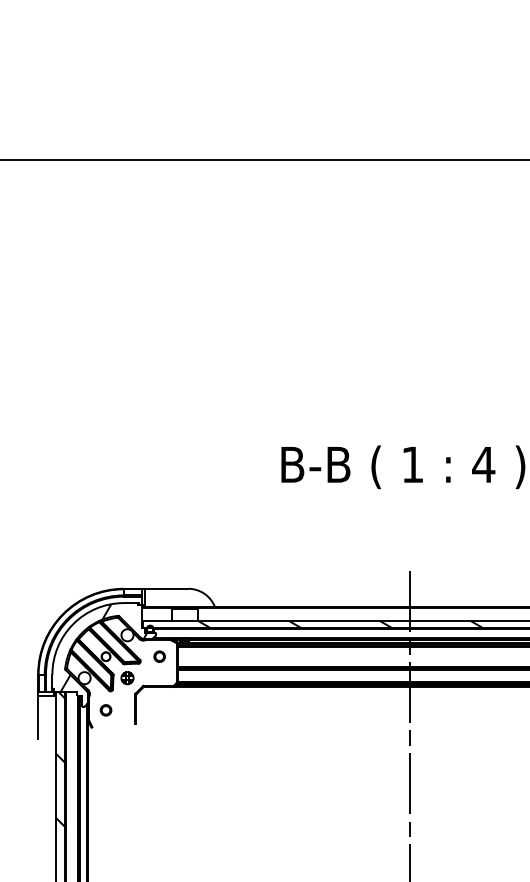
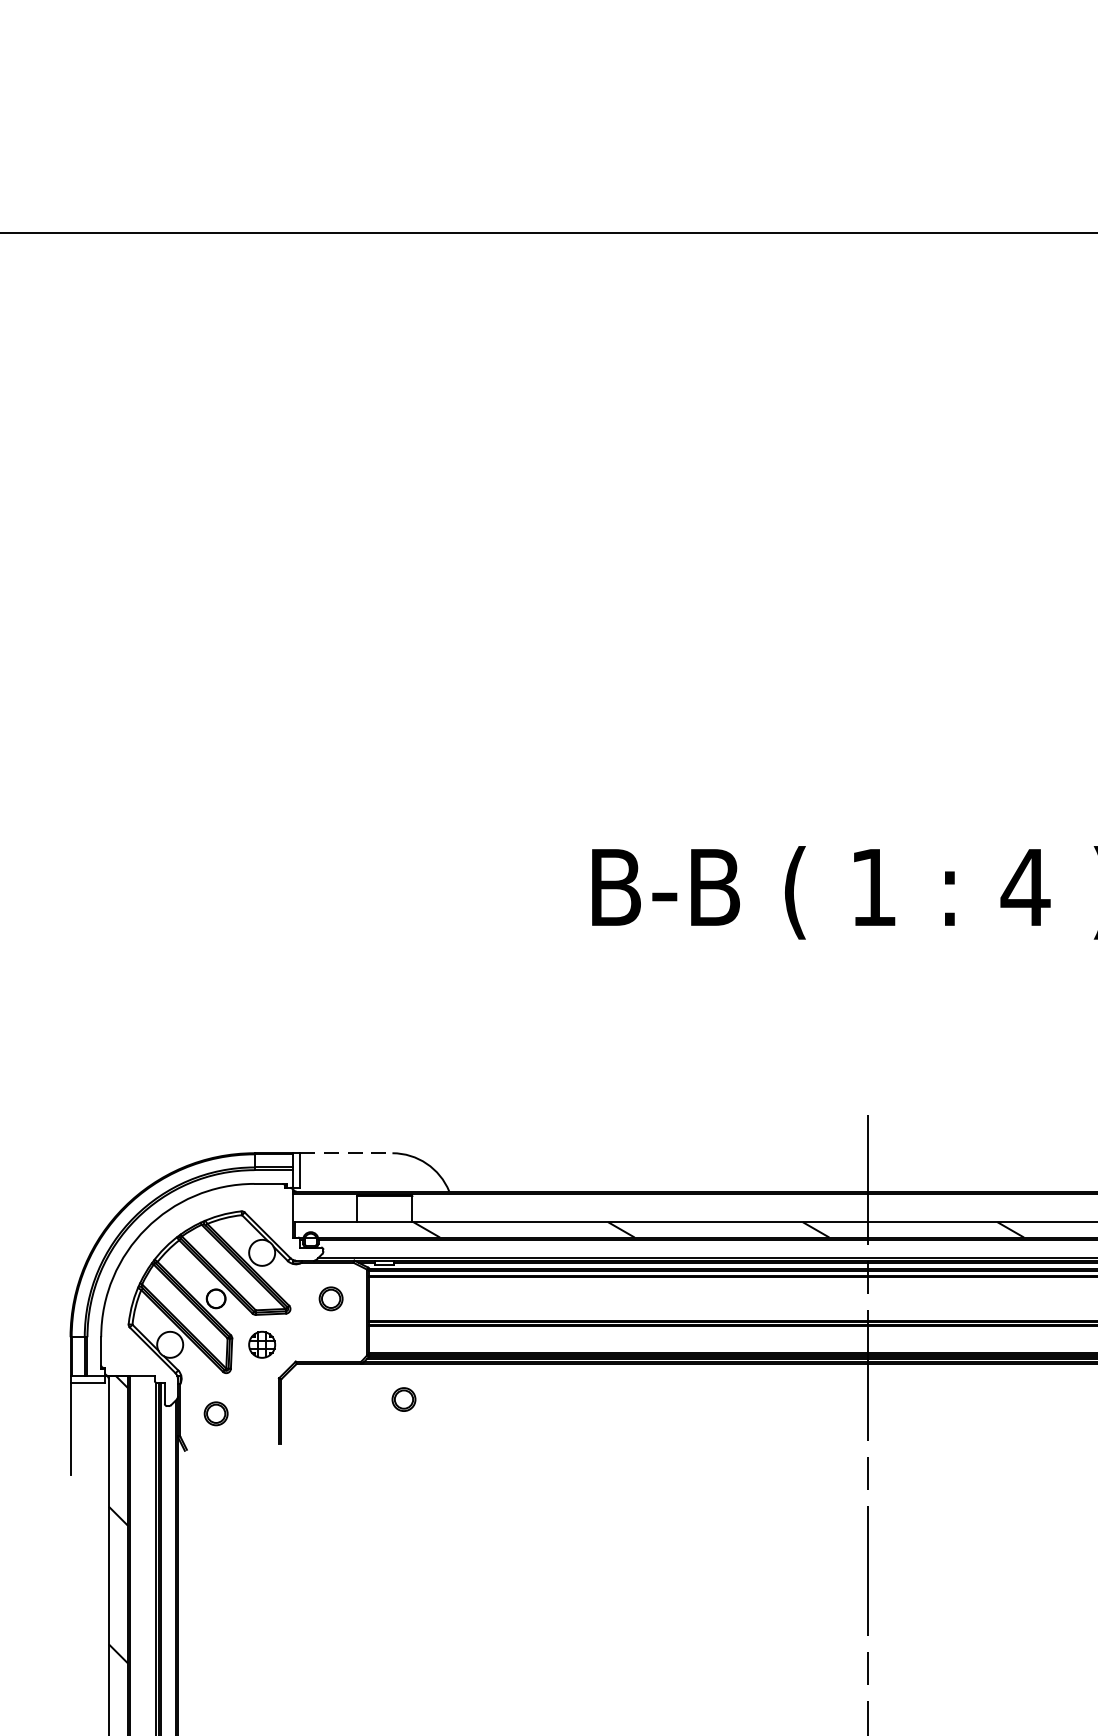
line: (167, 588) -> (347, 1152), solid -> dashed
hatch: (103, 648) -> (210, 1281), removed
part: (193, 703) -> (403, 1399), added

